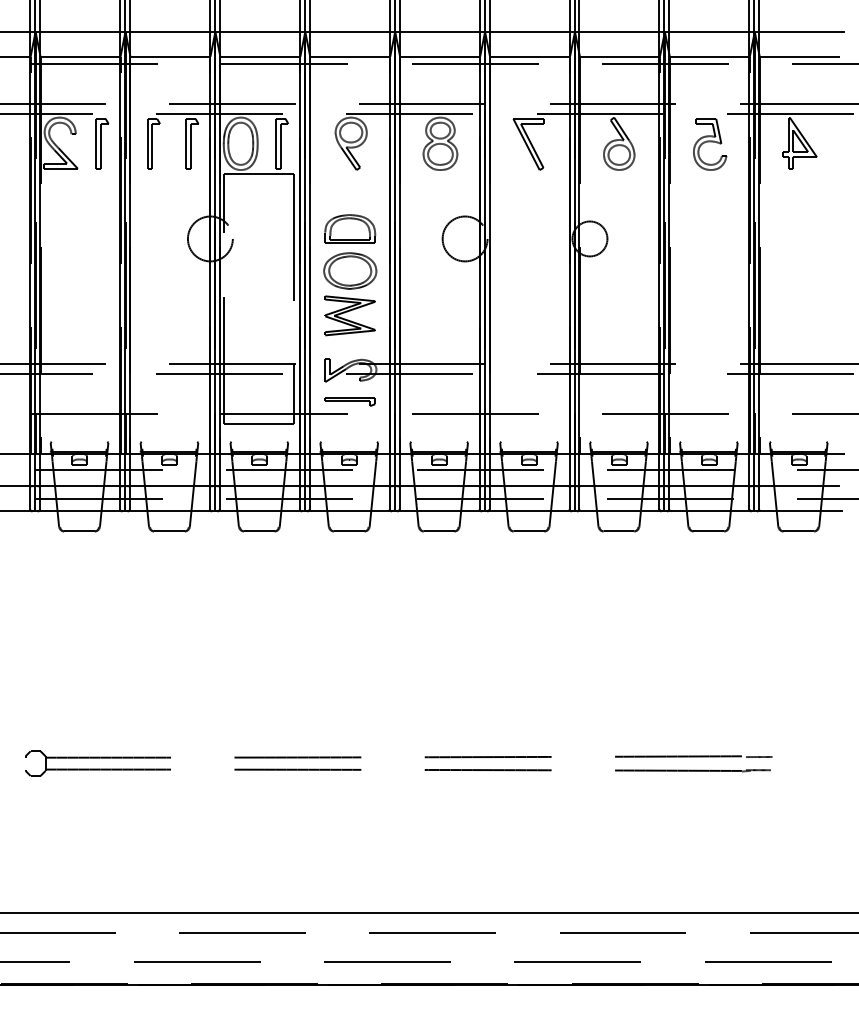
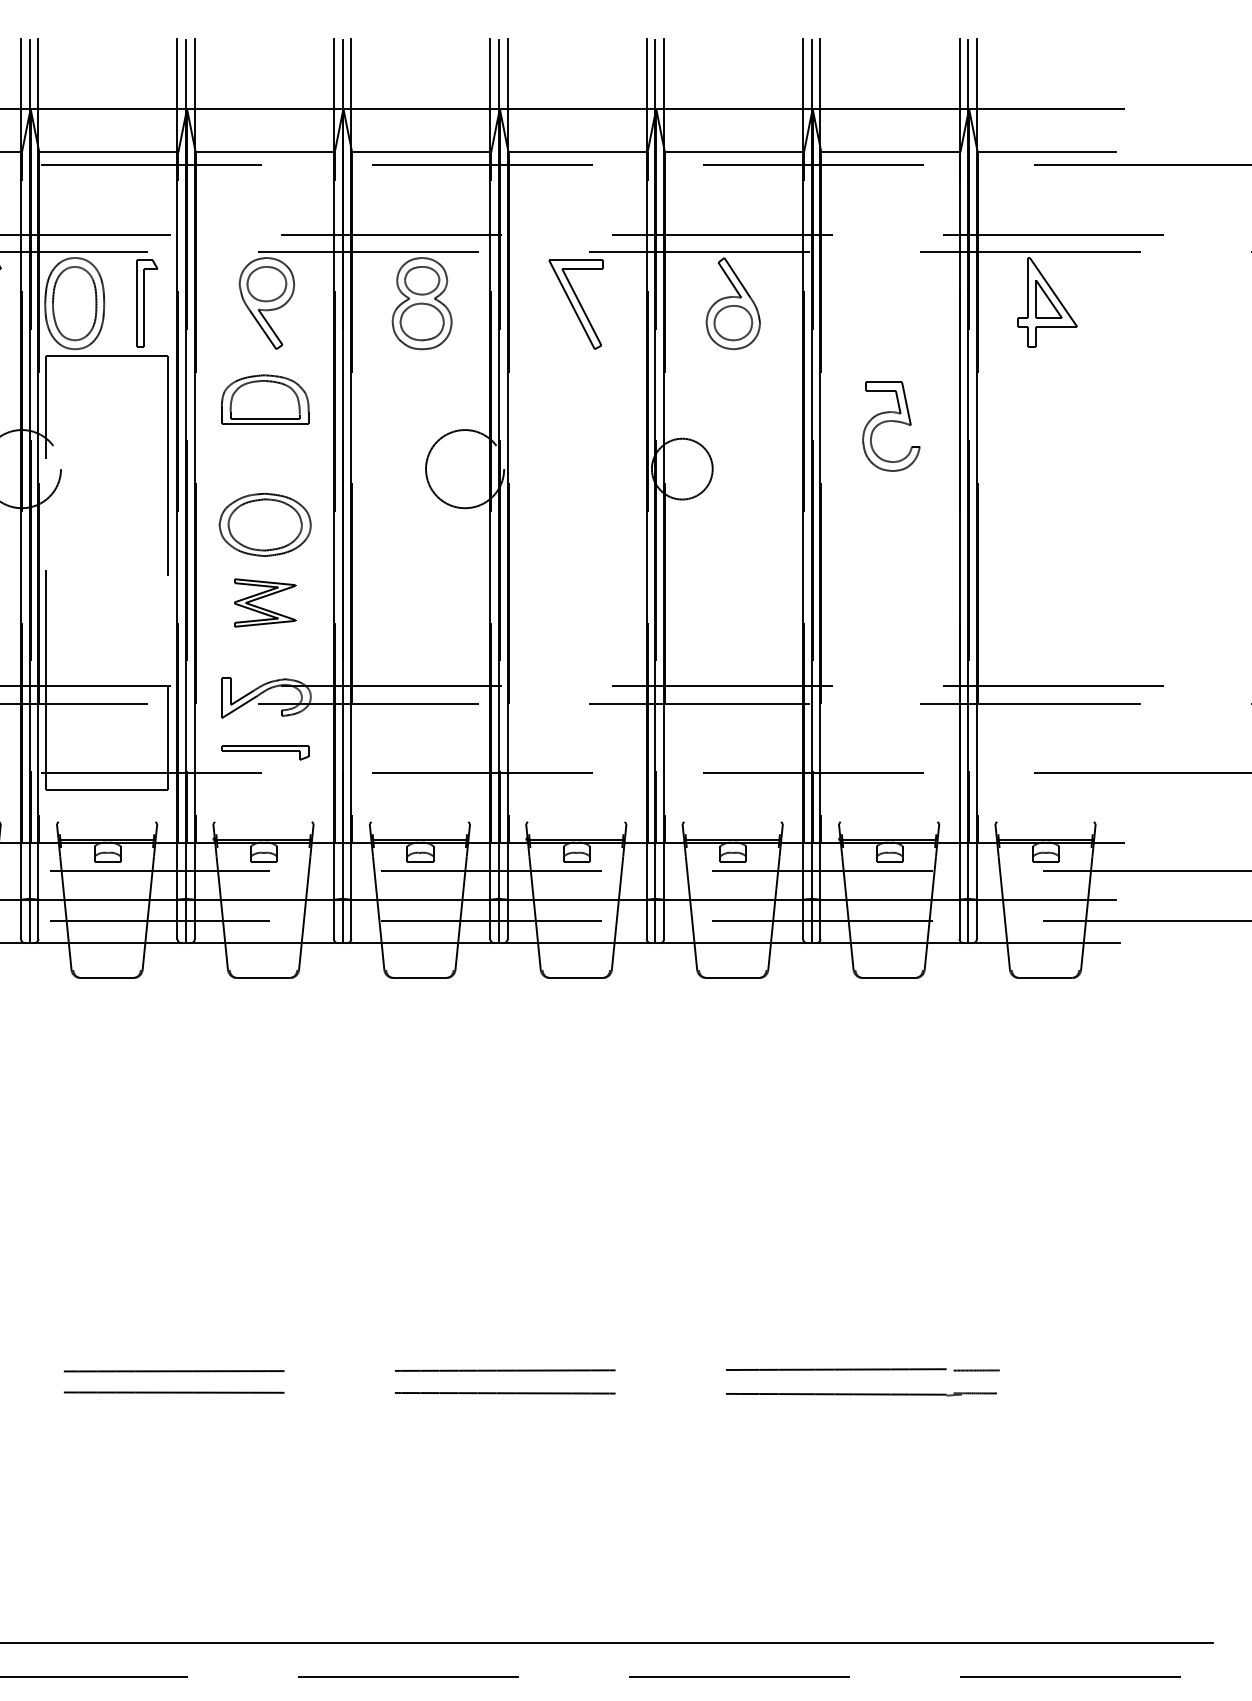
part: (710, 144) -> (892, 426), moved
part: (350, 228) -> (265, 398), moved
part: (349, 315) -> (263, 602), size x0.7

